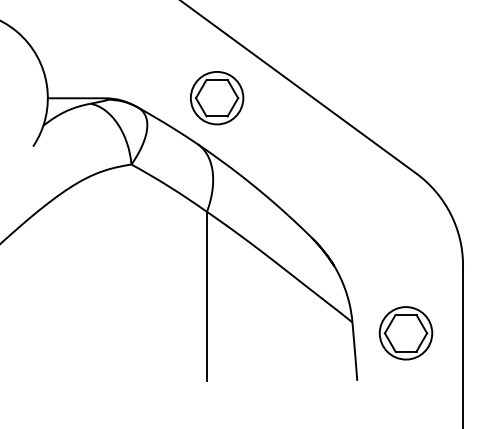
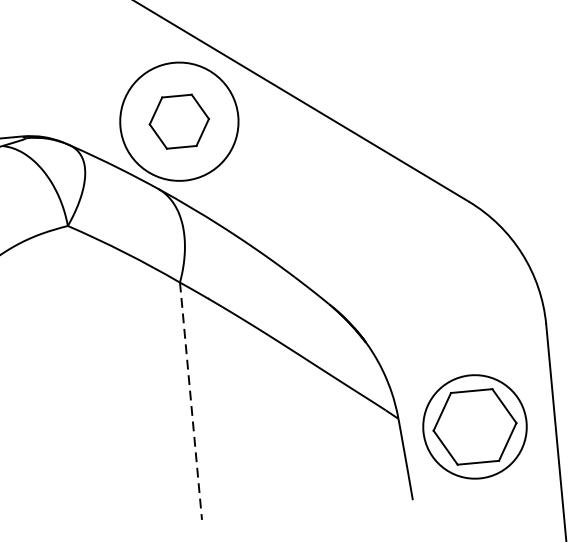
circle: (216, 97) -> (178, 120), size x1.6
line: (206, 296) -> (190, 401), solid -> dashed
part: (405, 333) -> (474, 427), size x1.4

